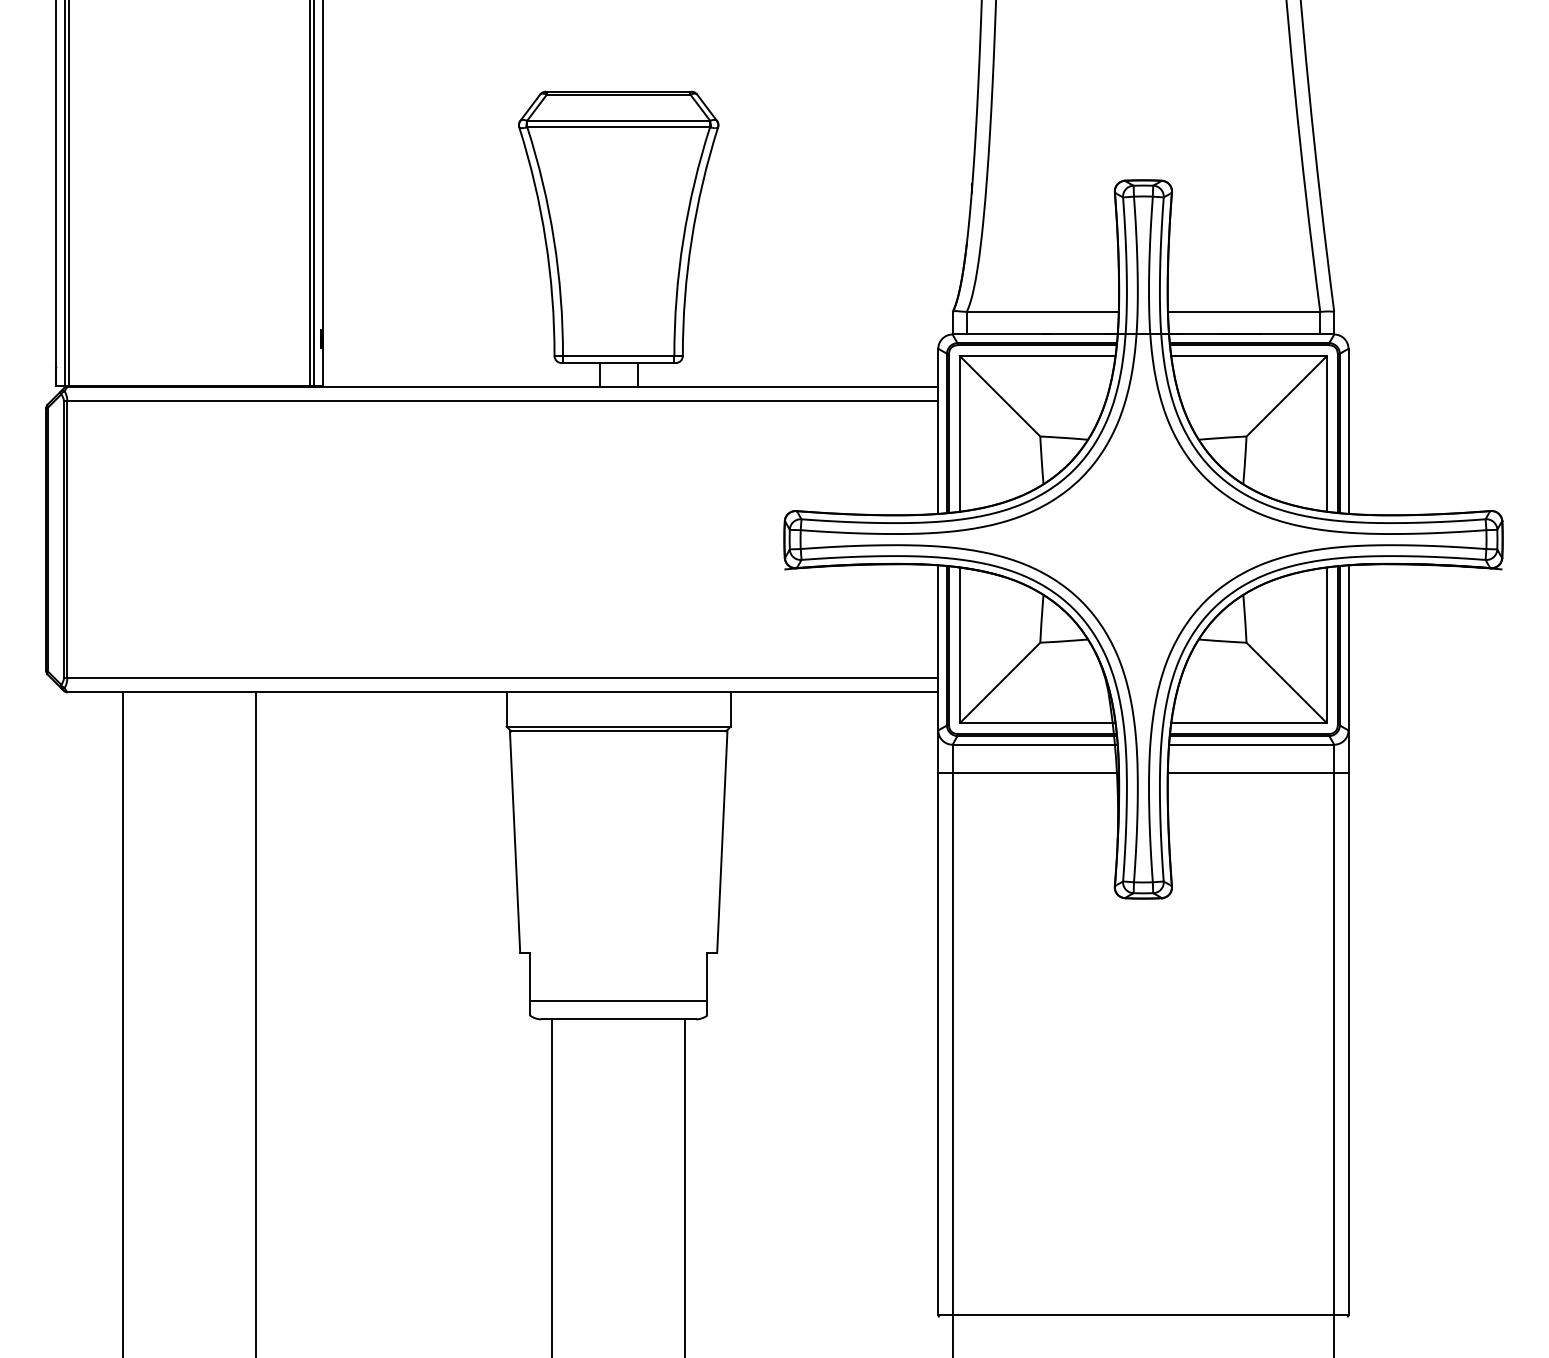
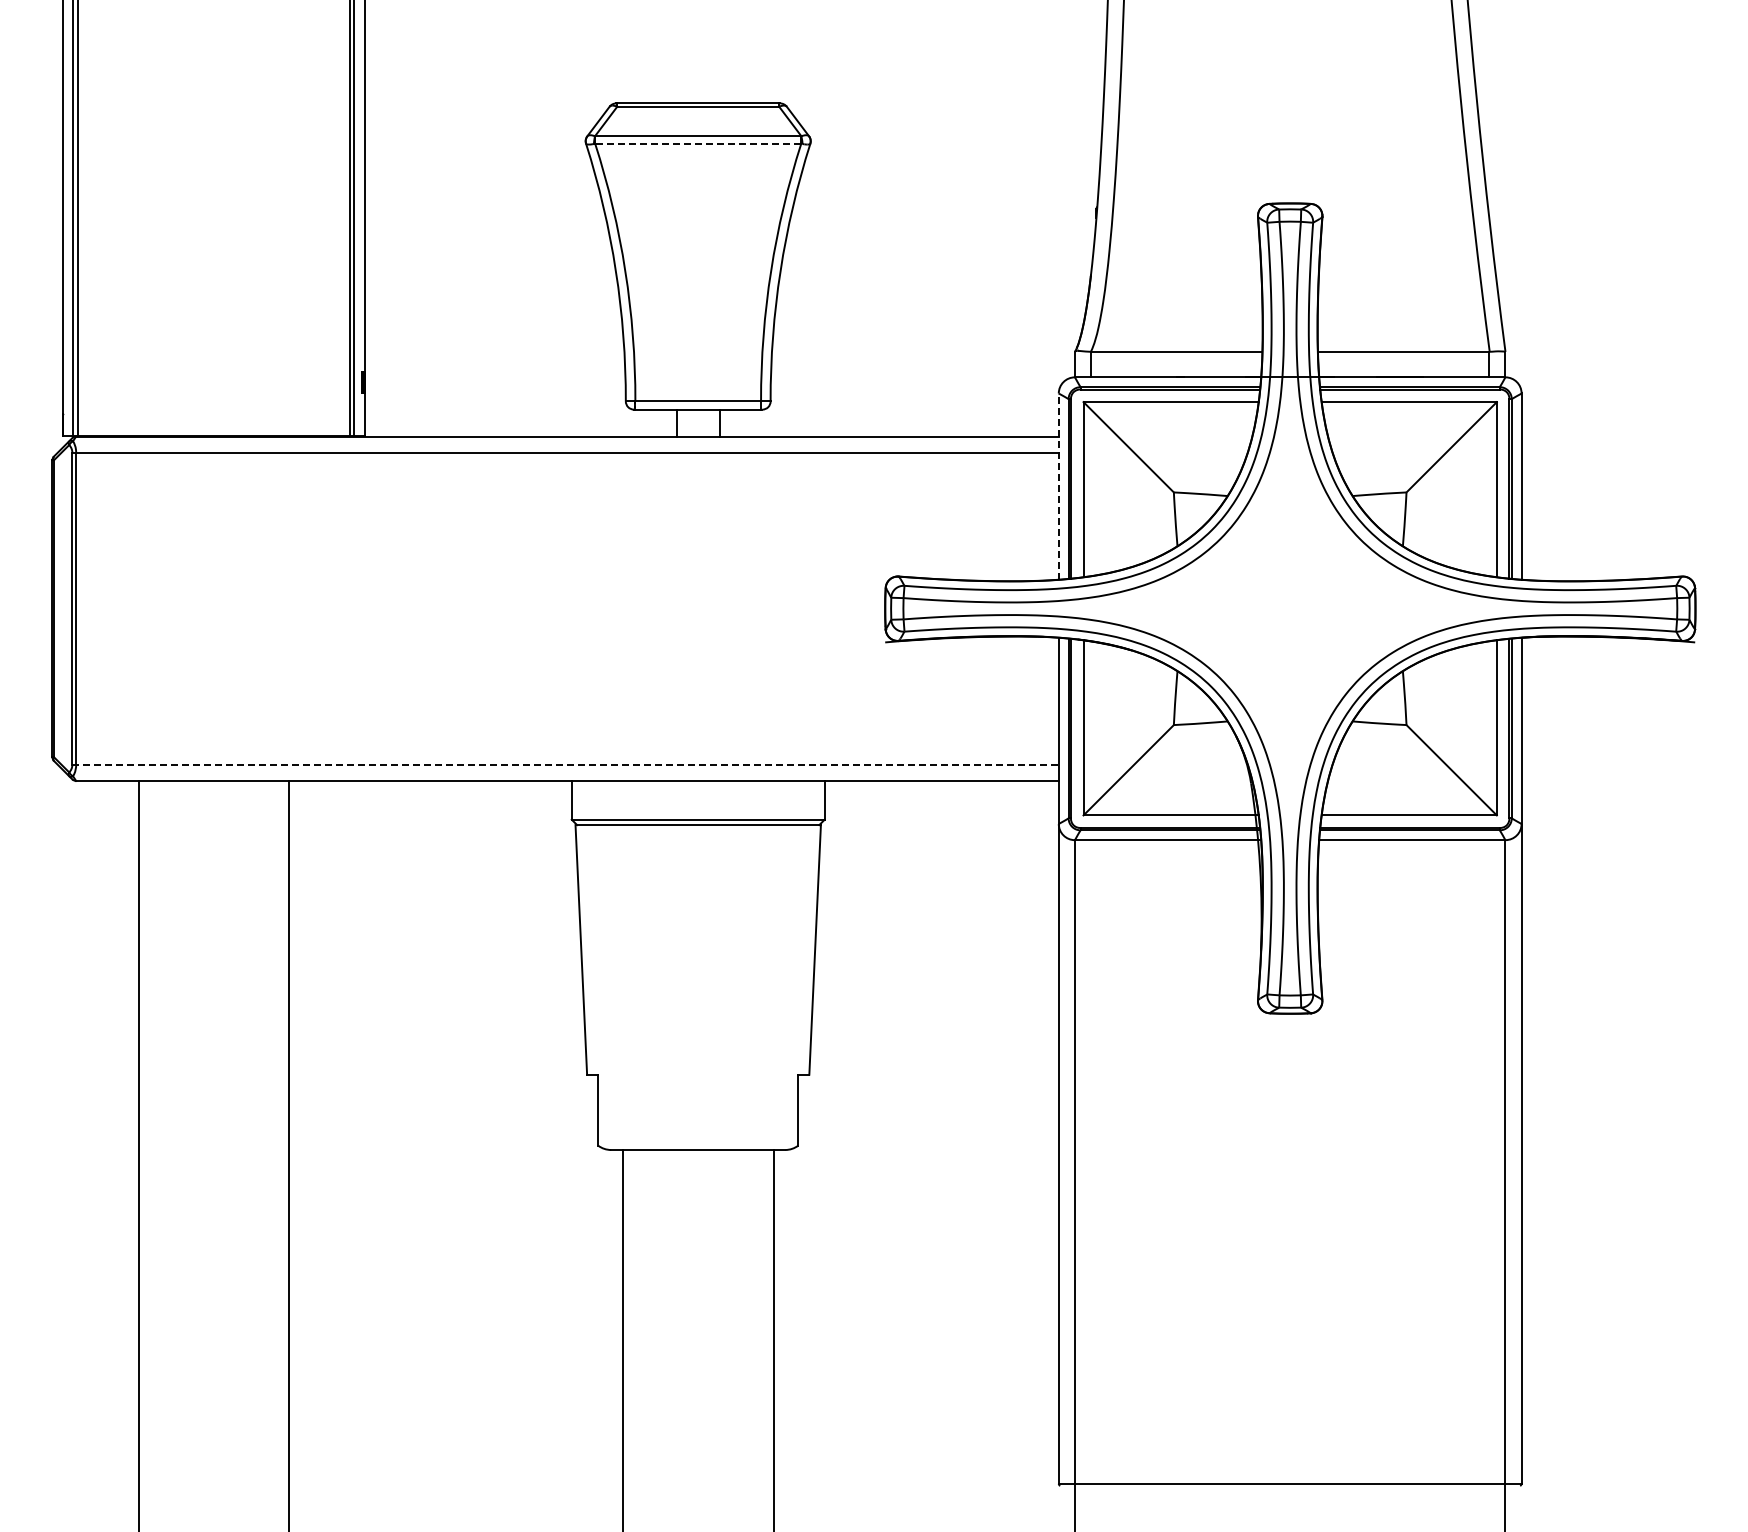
line: (618, 127) -> (697, 143), solid -> dashed
line: (938, 431) -> (1058, 486), solid -> dashed
line: (501, 677) -> (566, 764), solid -> dashed
line: (1028, 773) -> (1160, 872), removed
line: (1258, 773) -> (1419, 872), removed
line: (618, 1001) -> (698, 1129), removed

